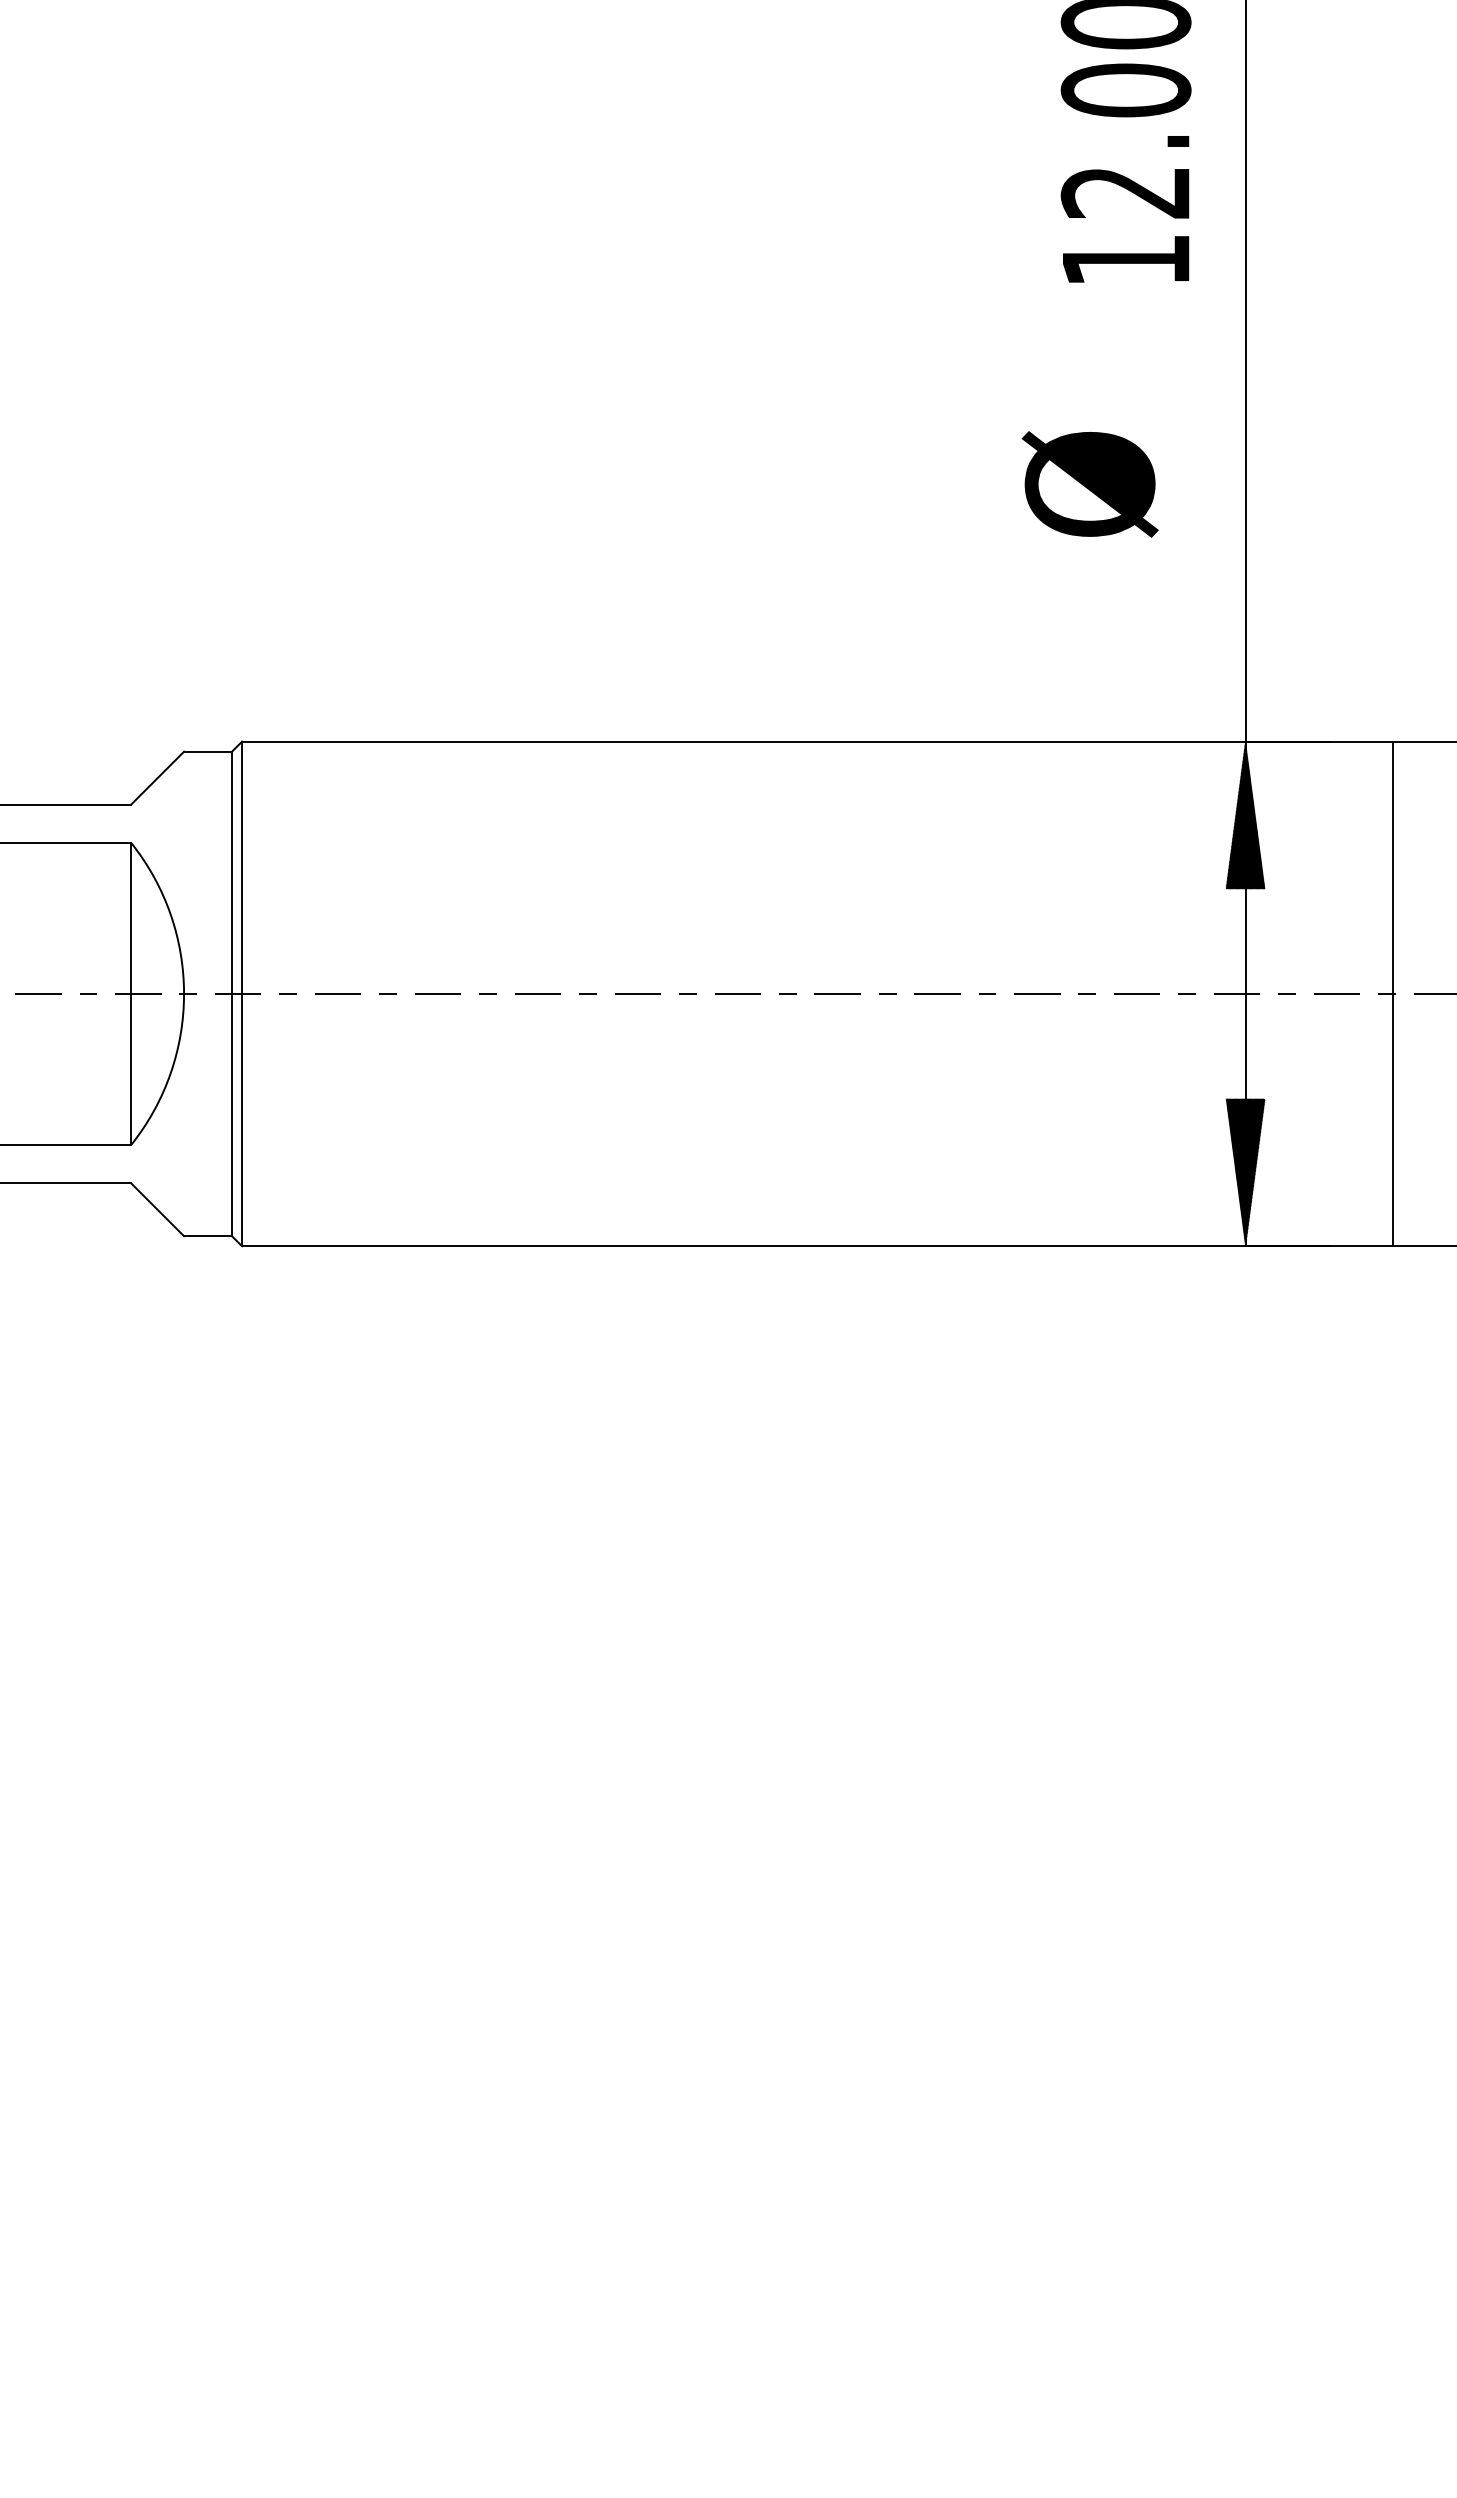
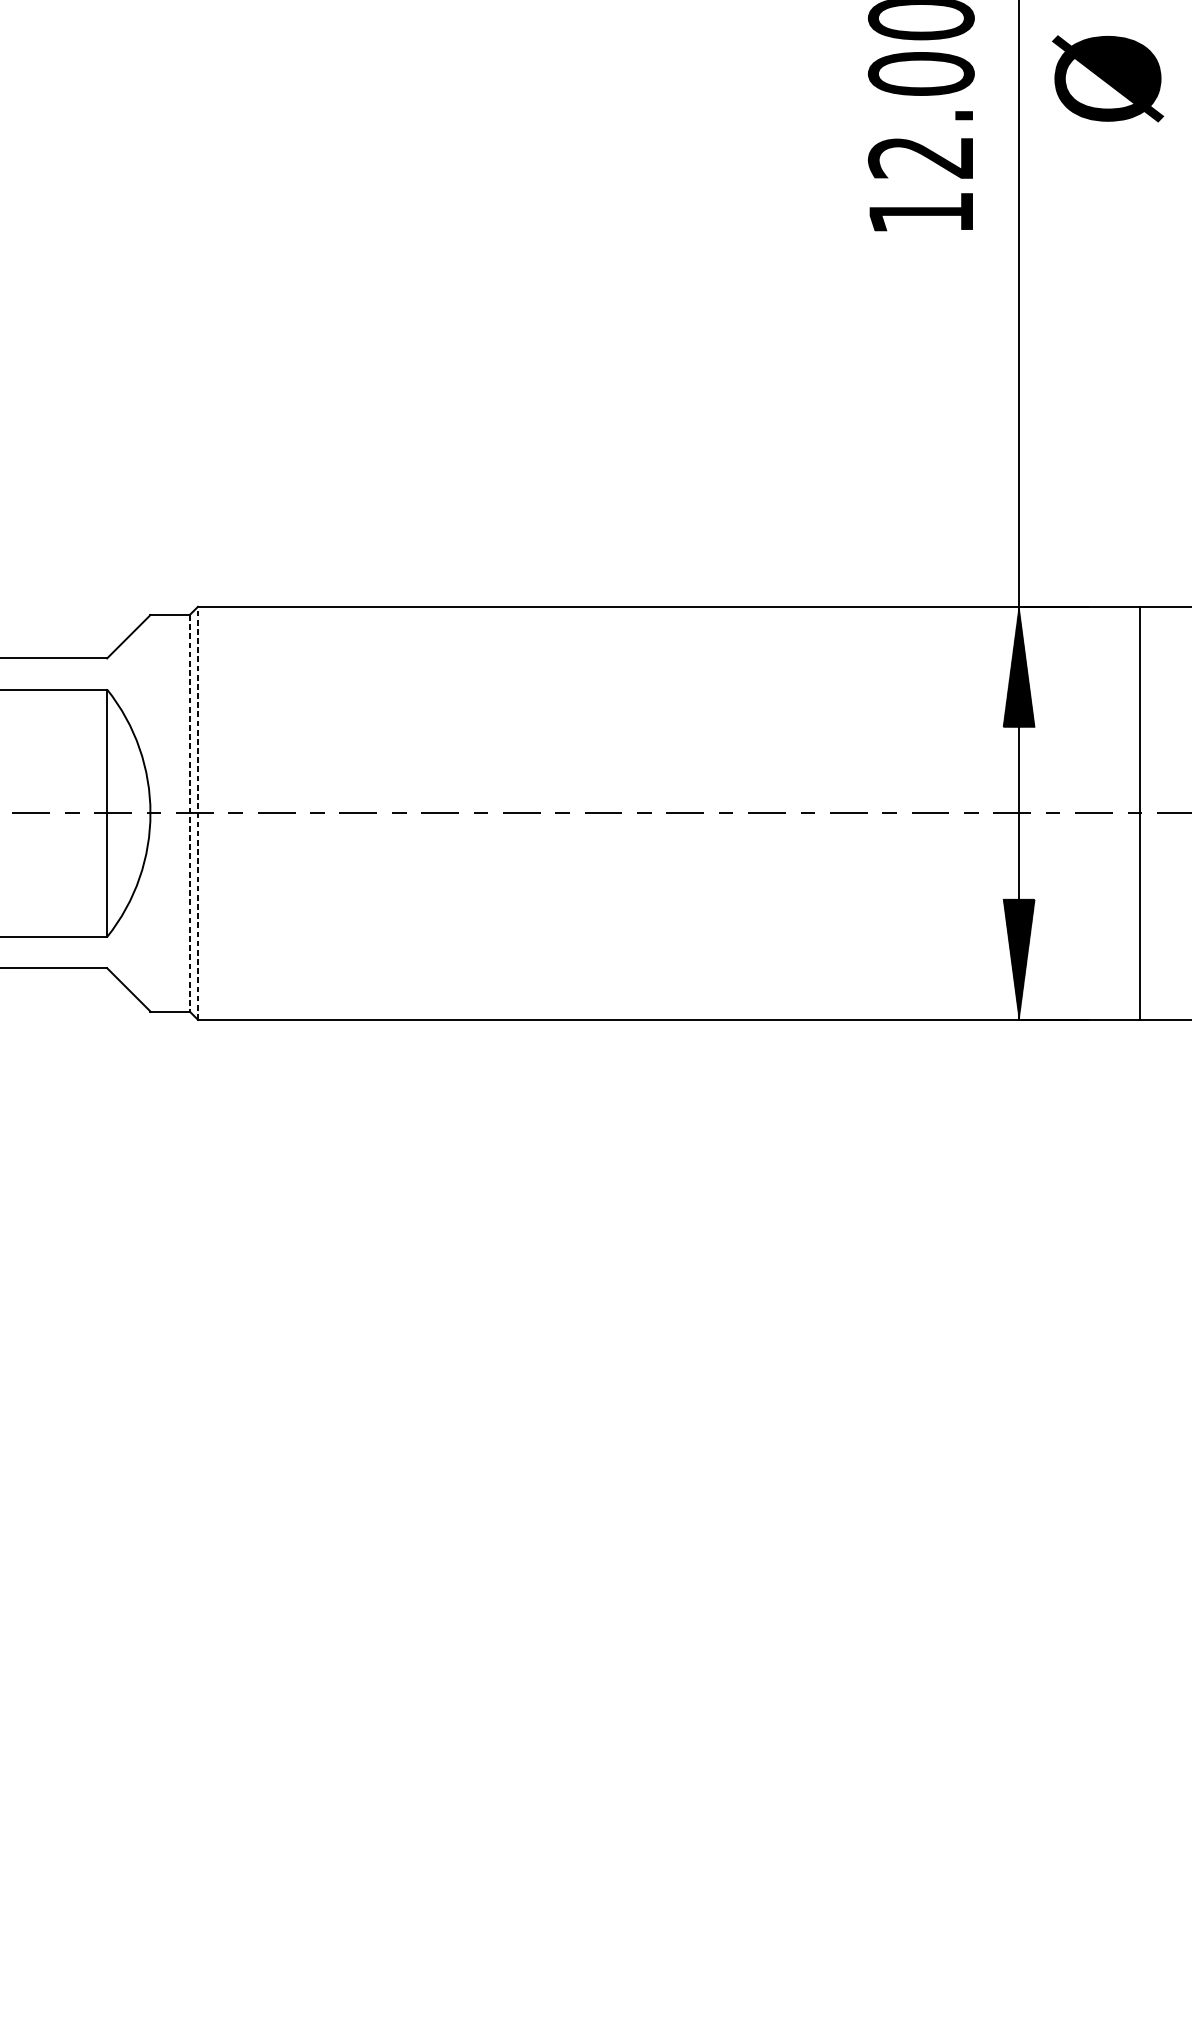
text: (1089, 484) -> (1107, 78), moved
line: (242, 993) -> (198, 812), solid -> dashed
line: (232, 994) -> (190, 813), solid -> dashed

